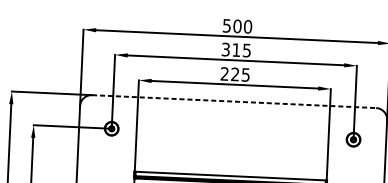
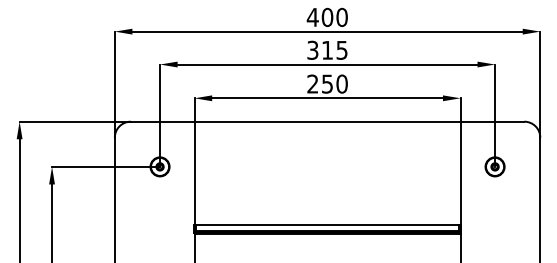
text: (226, 25) -> (312, 17), 500 -> 400
text: (240, 74) -> (334, 83), 225 -> 250
line: (234, 101) -> (327, 121), dashed -> solid

